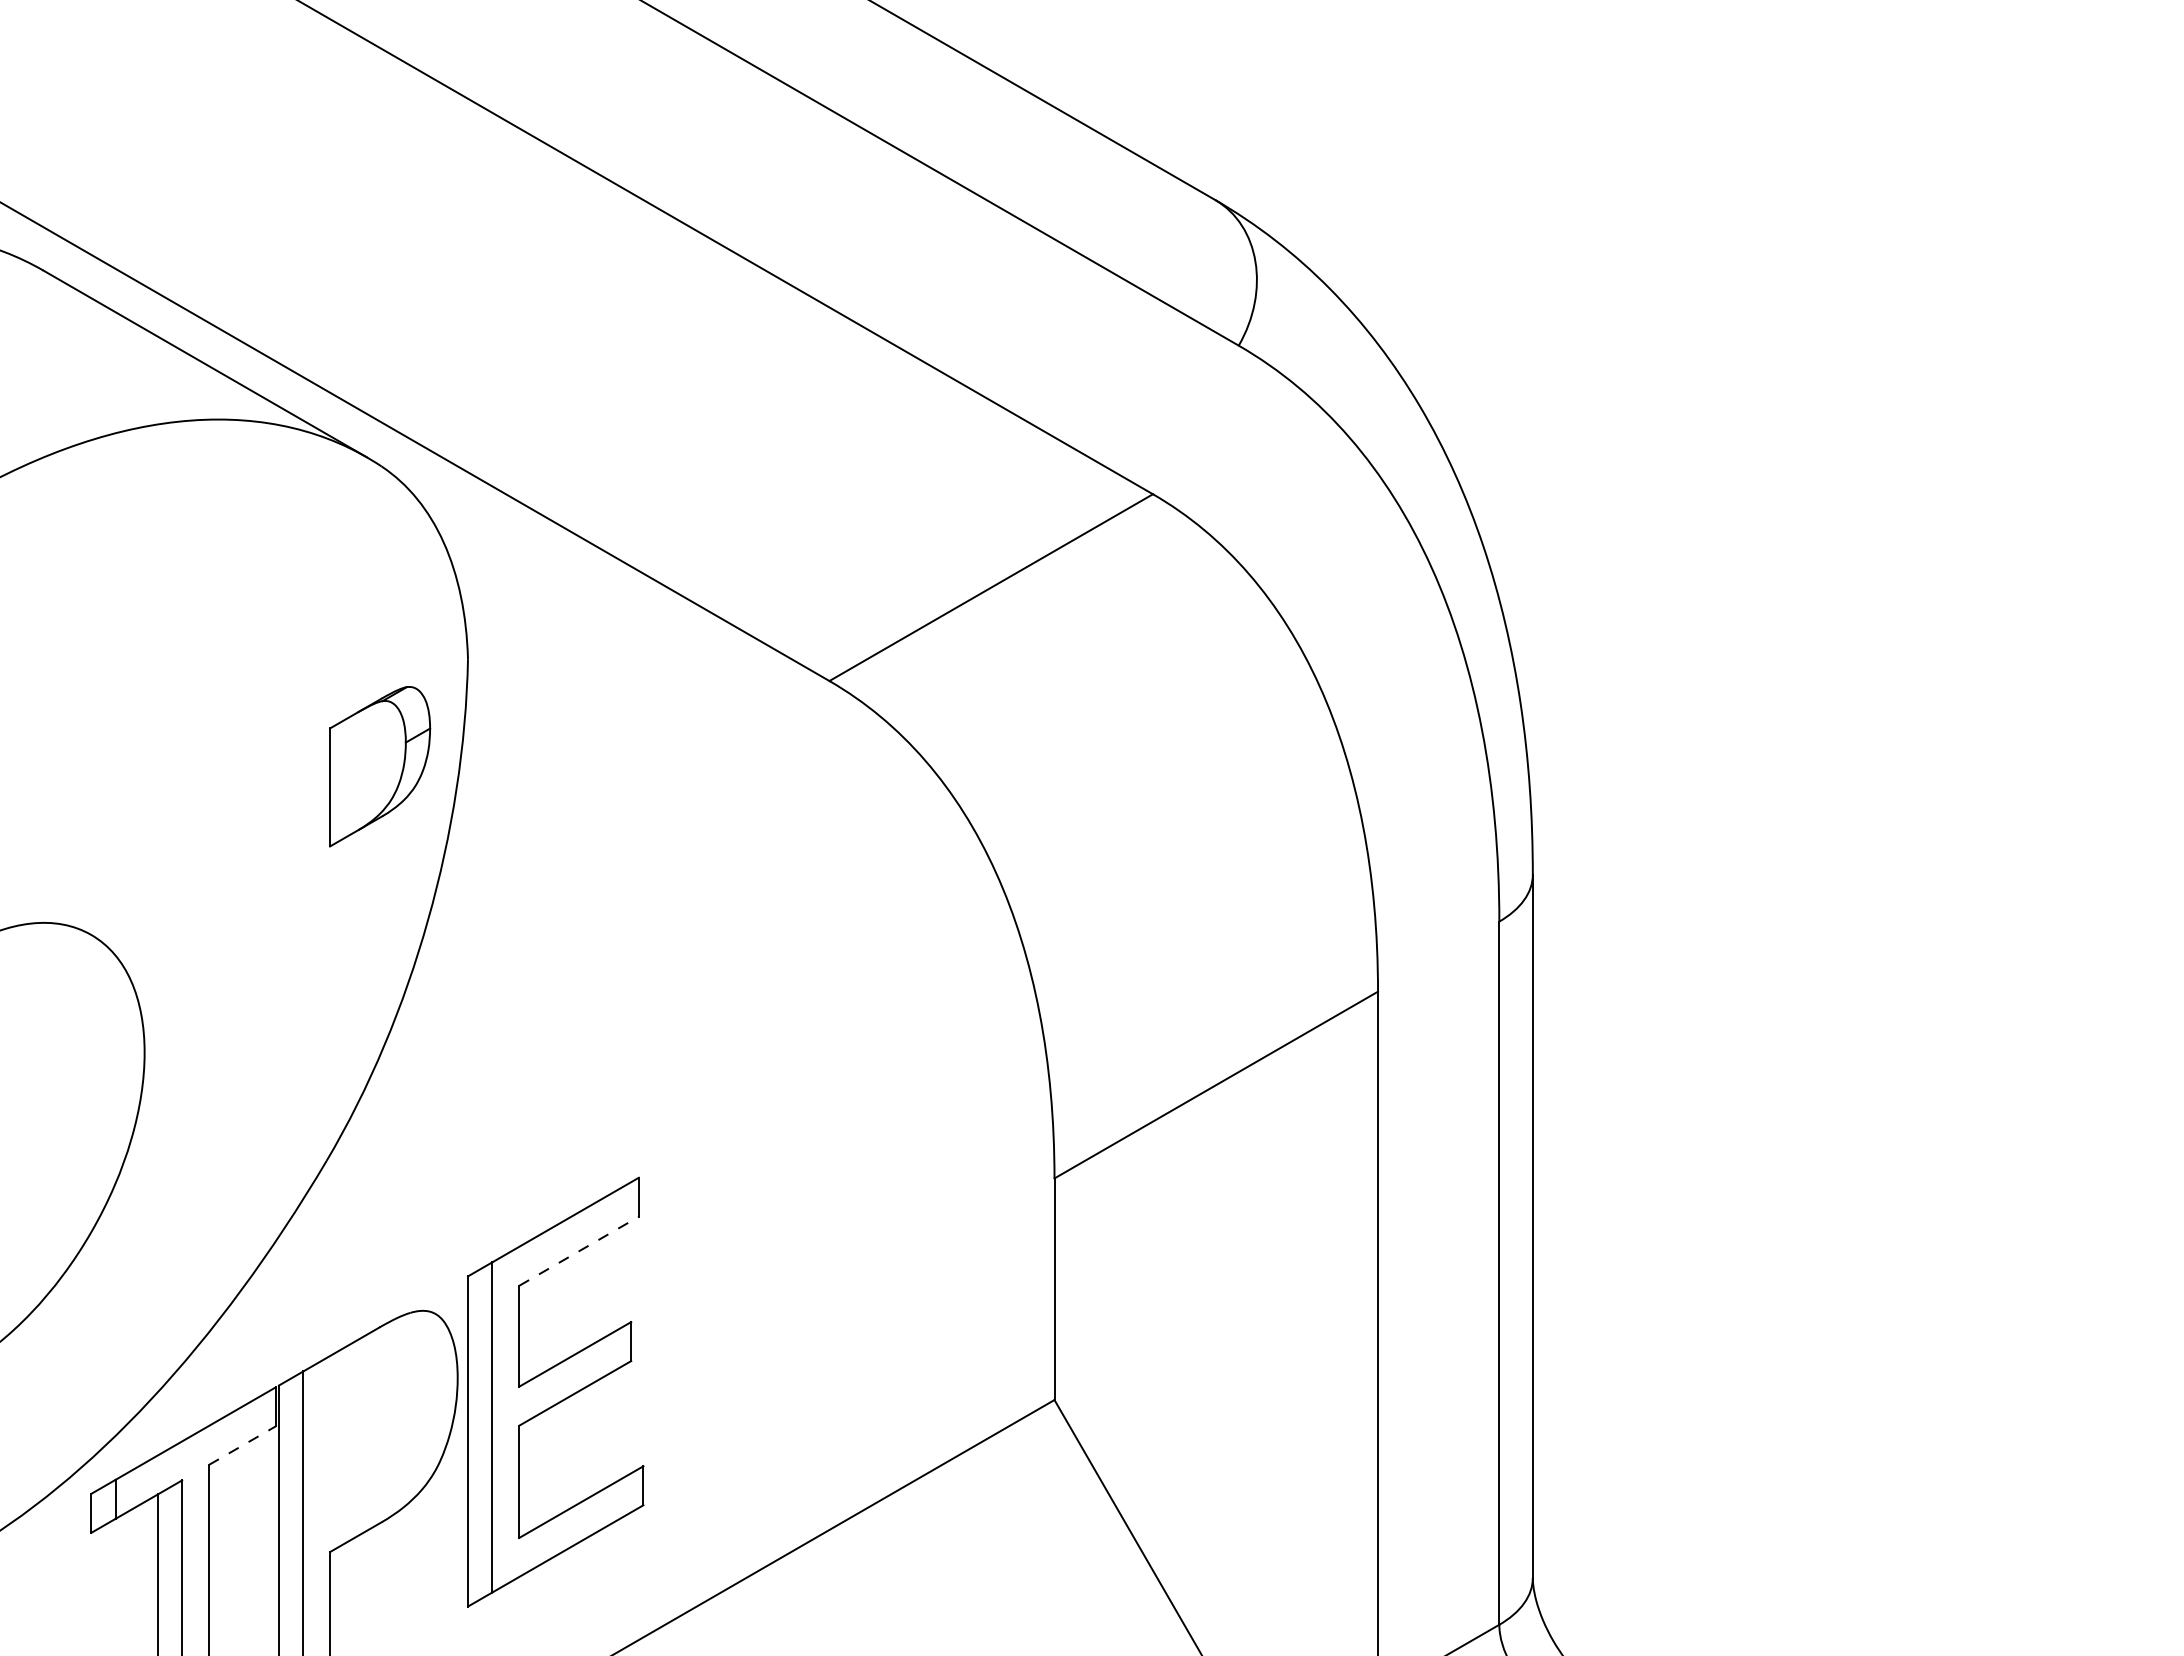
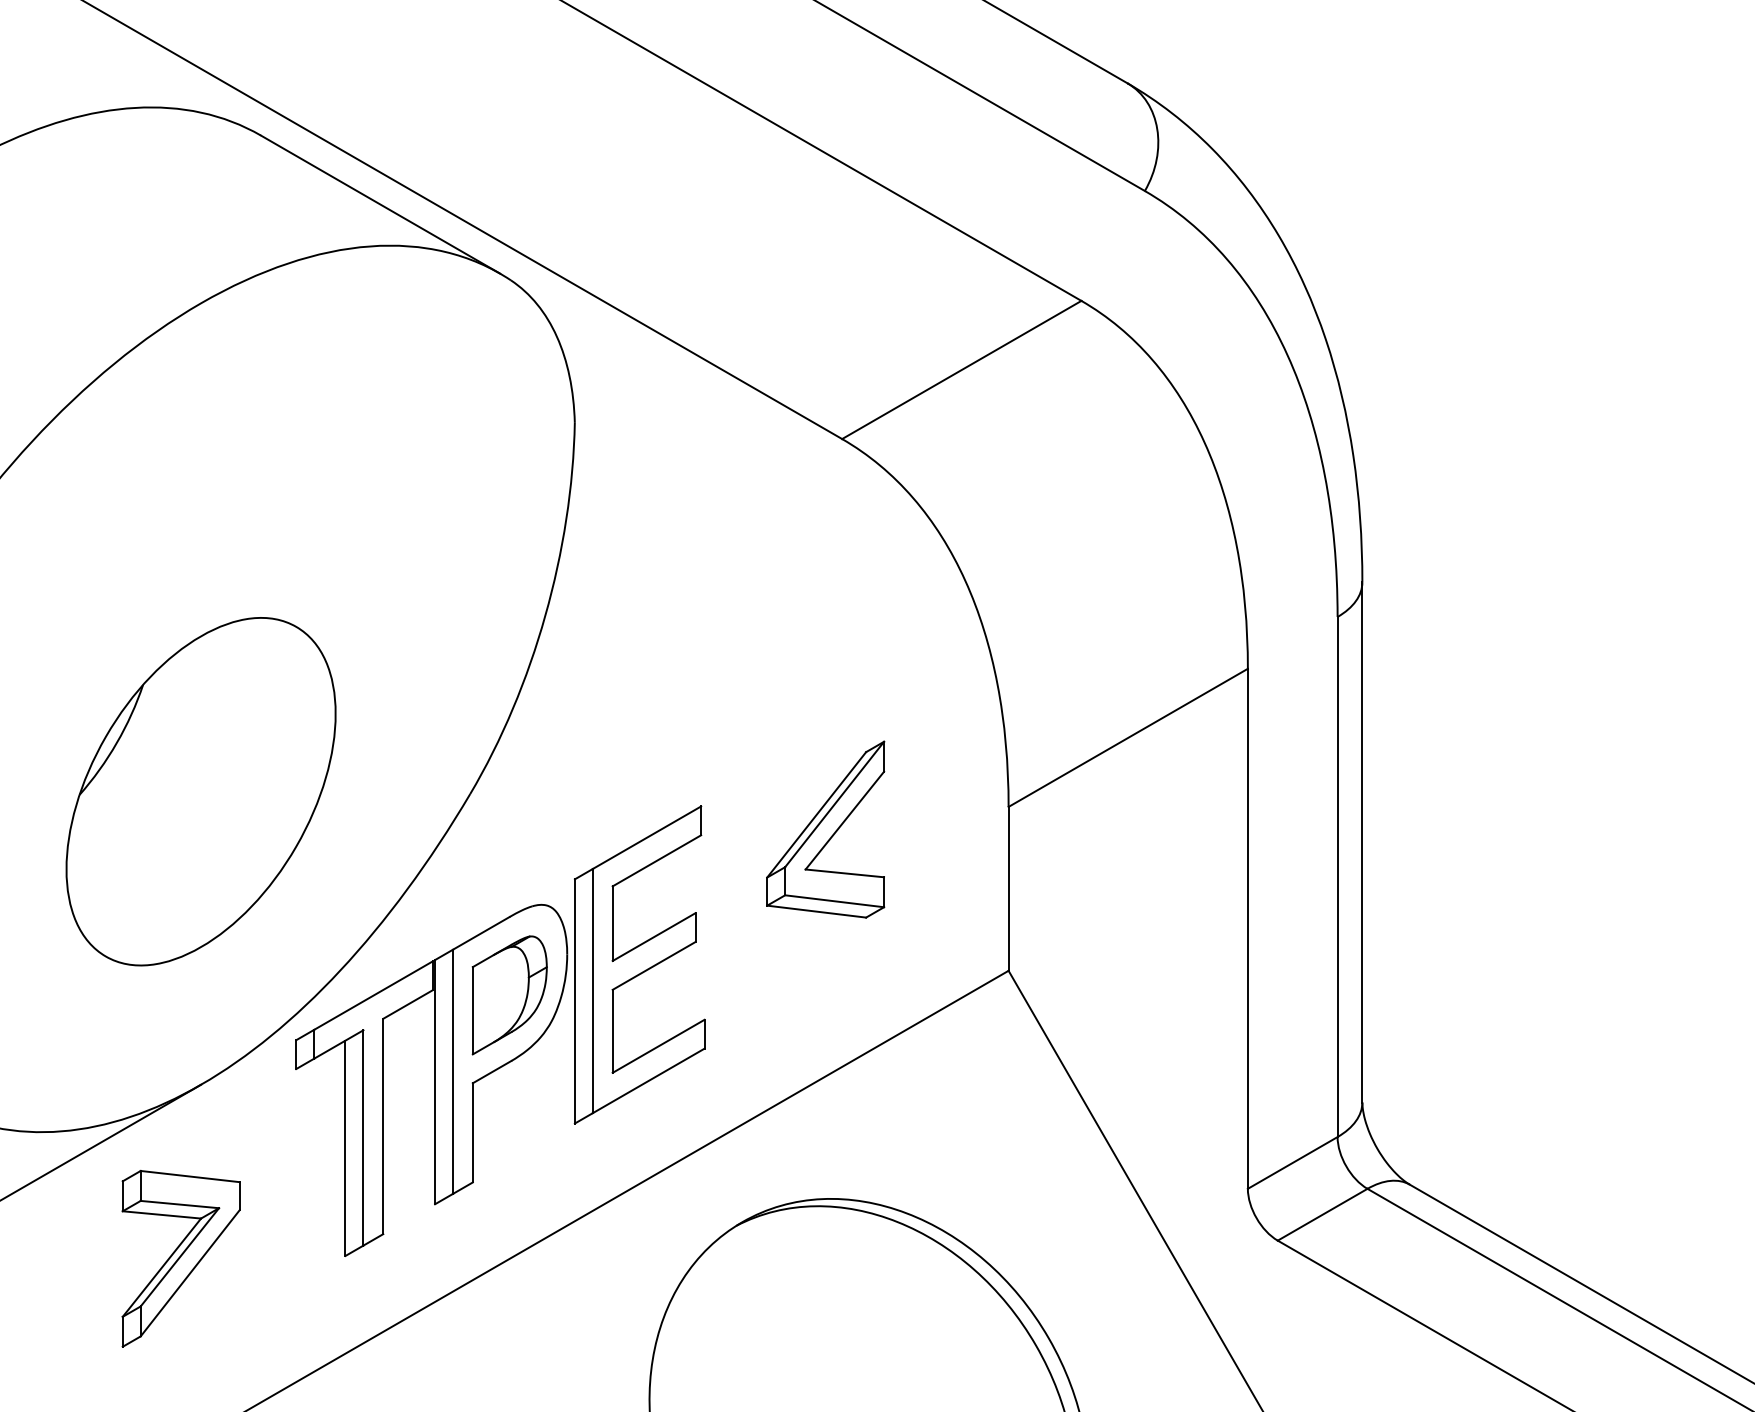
part: (379, 766) -> (509, 995), moved
part: (806, 1208) -> (825, 829), added
line: (579, 1250) -> (657, 860), dashed -> solid
line: (241, 1445) -> (407, 1004), dashed -> solid

